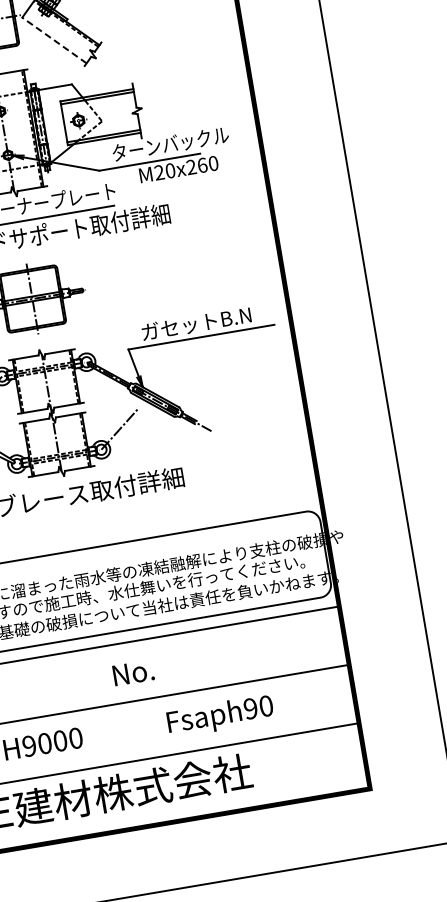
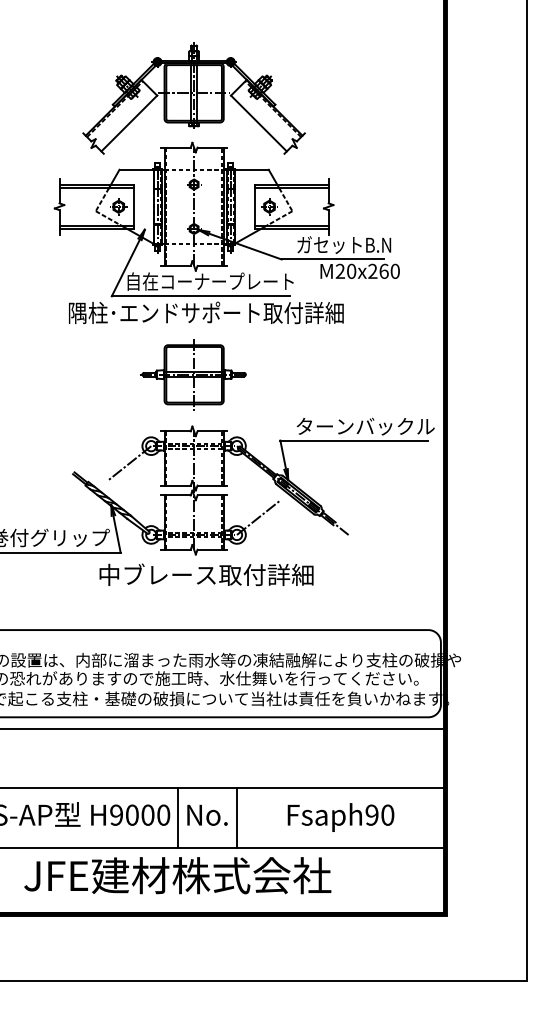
line: (54, 40) -> (258, 123), dashed -> solid
text: (169, 143) -> (355, 244), ターンバックル -> ガセットB.N
text: (210, 321) -> (365, 426), ガセットB.N -> ターンバックル
text: (133, 672) -> (207, 814), moved
text: (220, 716) -> (340, 817), moved
line: (148, 728) -> (236, 817), added
line: (89, 738) -> (177, 817), added

